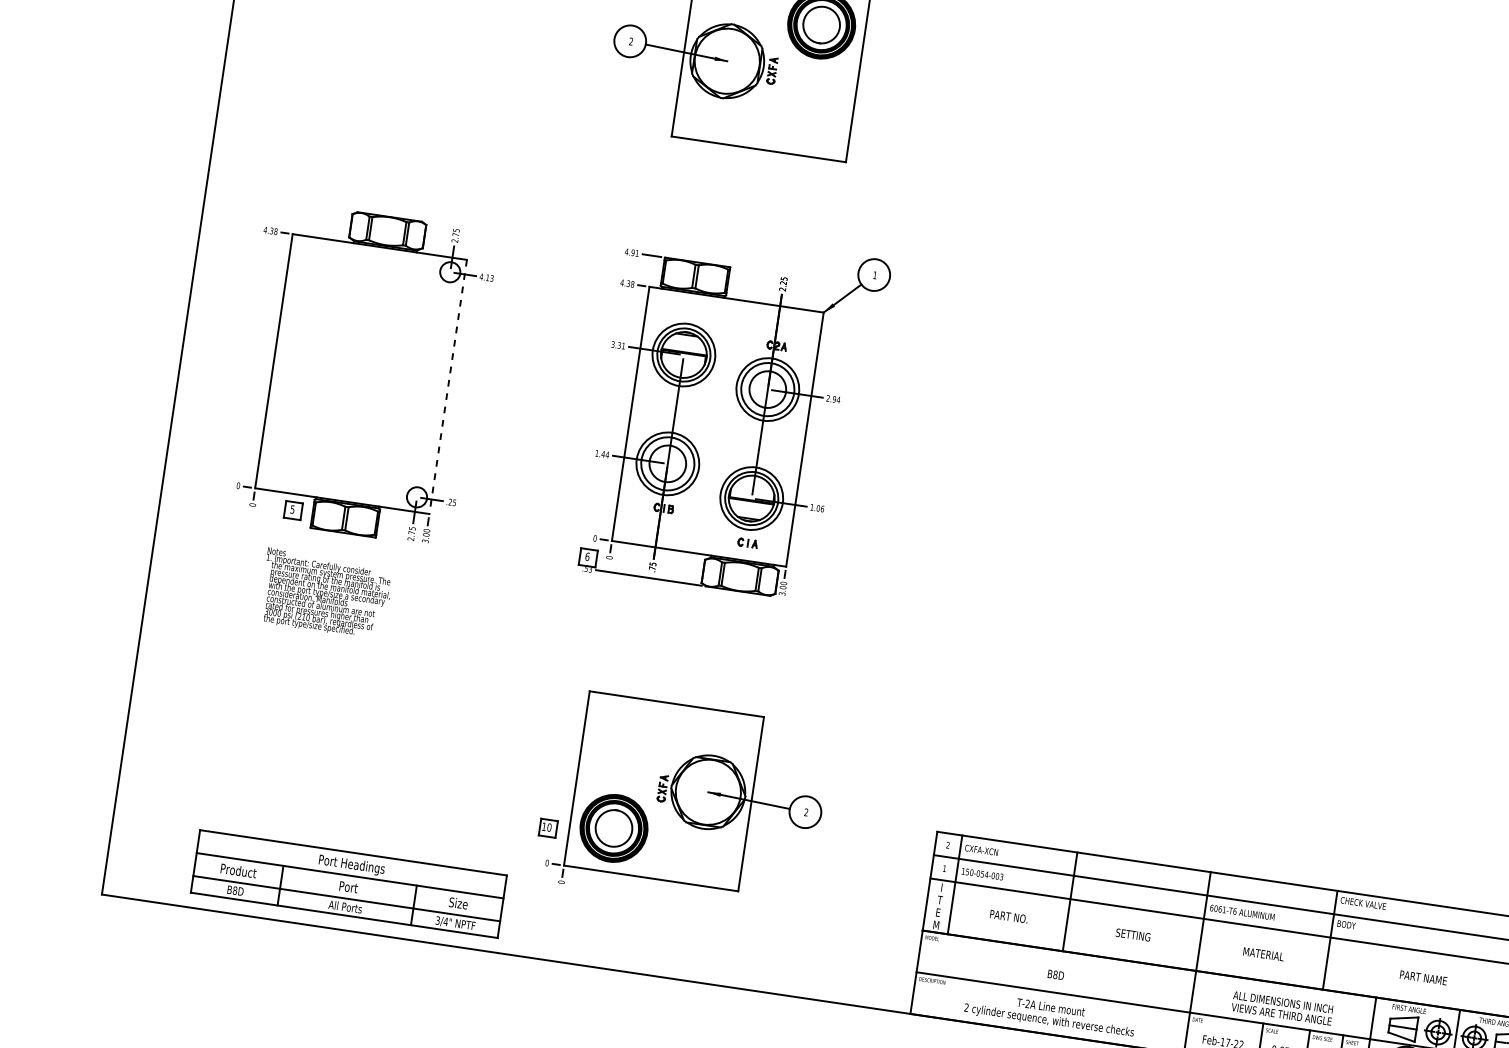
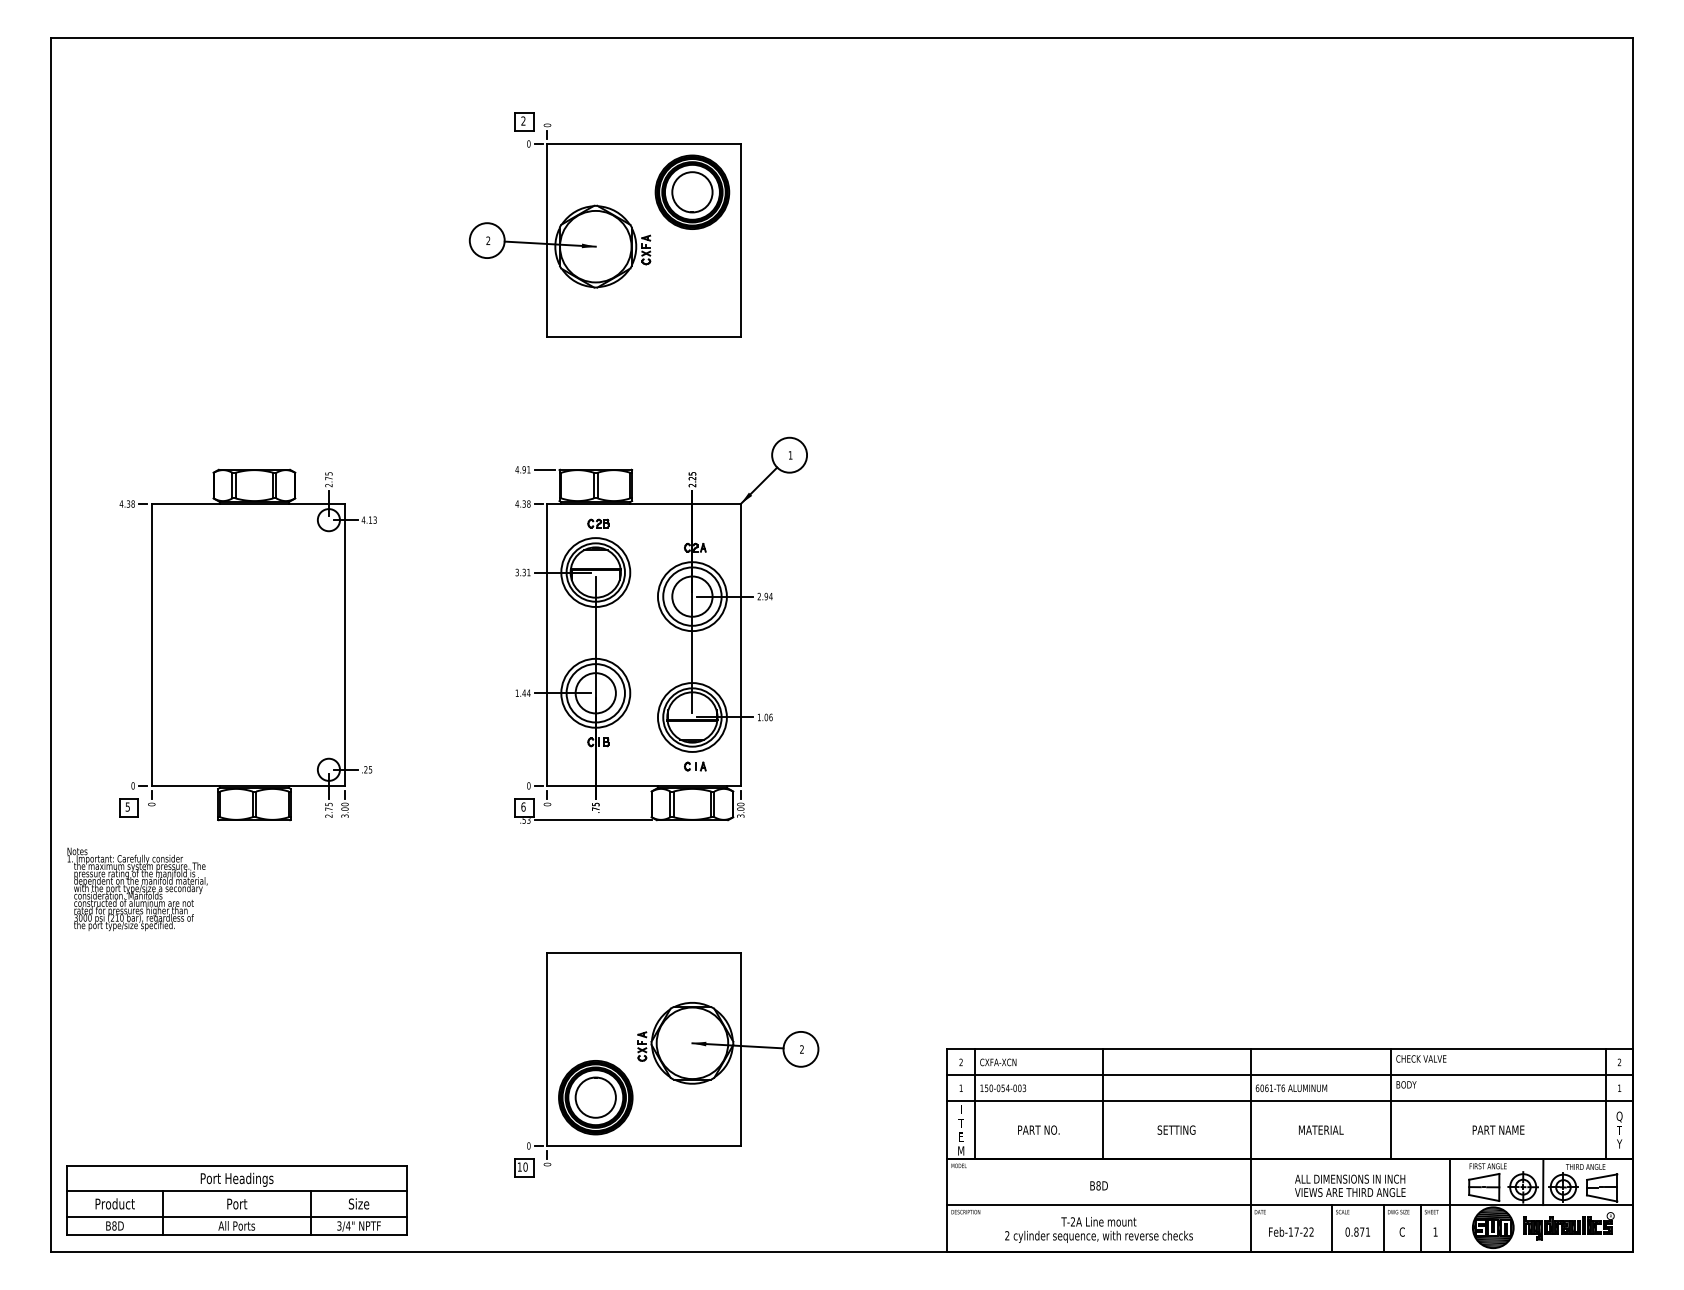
part: (692, 311) -> (598, 523), added
line: (448, 387) -> (345, 645), dashed -> solid
part: (293, 510) -> (128, 807), moved
text: (325, 594) -> (137, 889), moved
part: (548, 827) -> (524, 1167), moved
part: (348, 883) -> (236, 1200), moved

